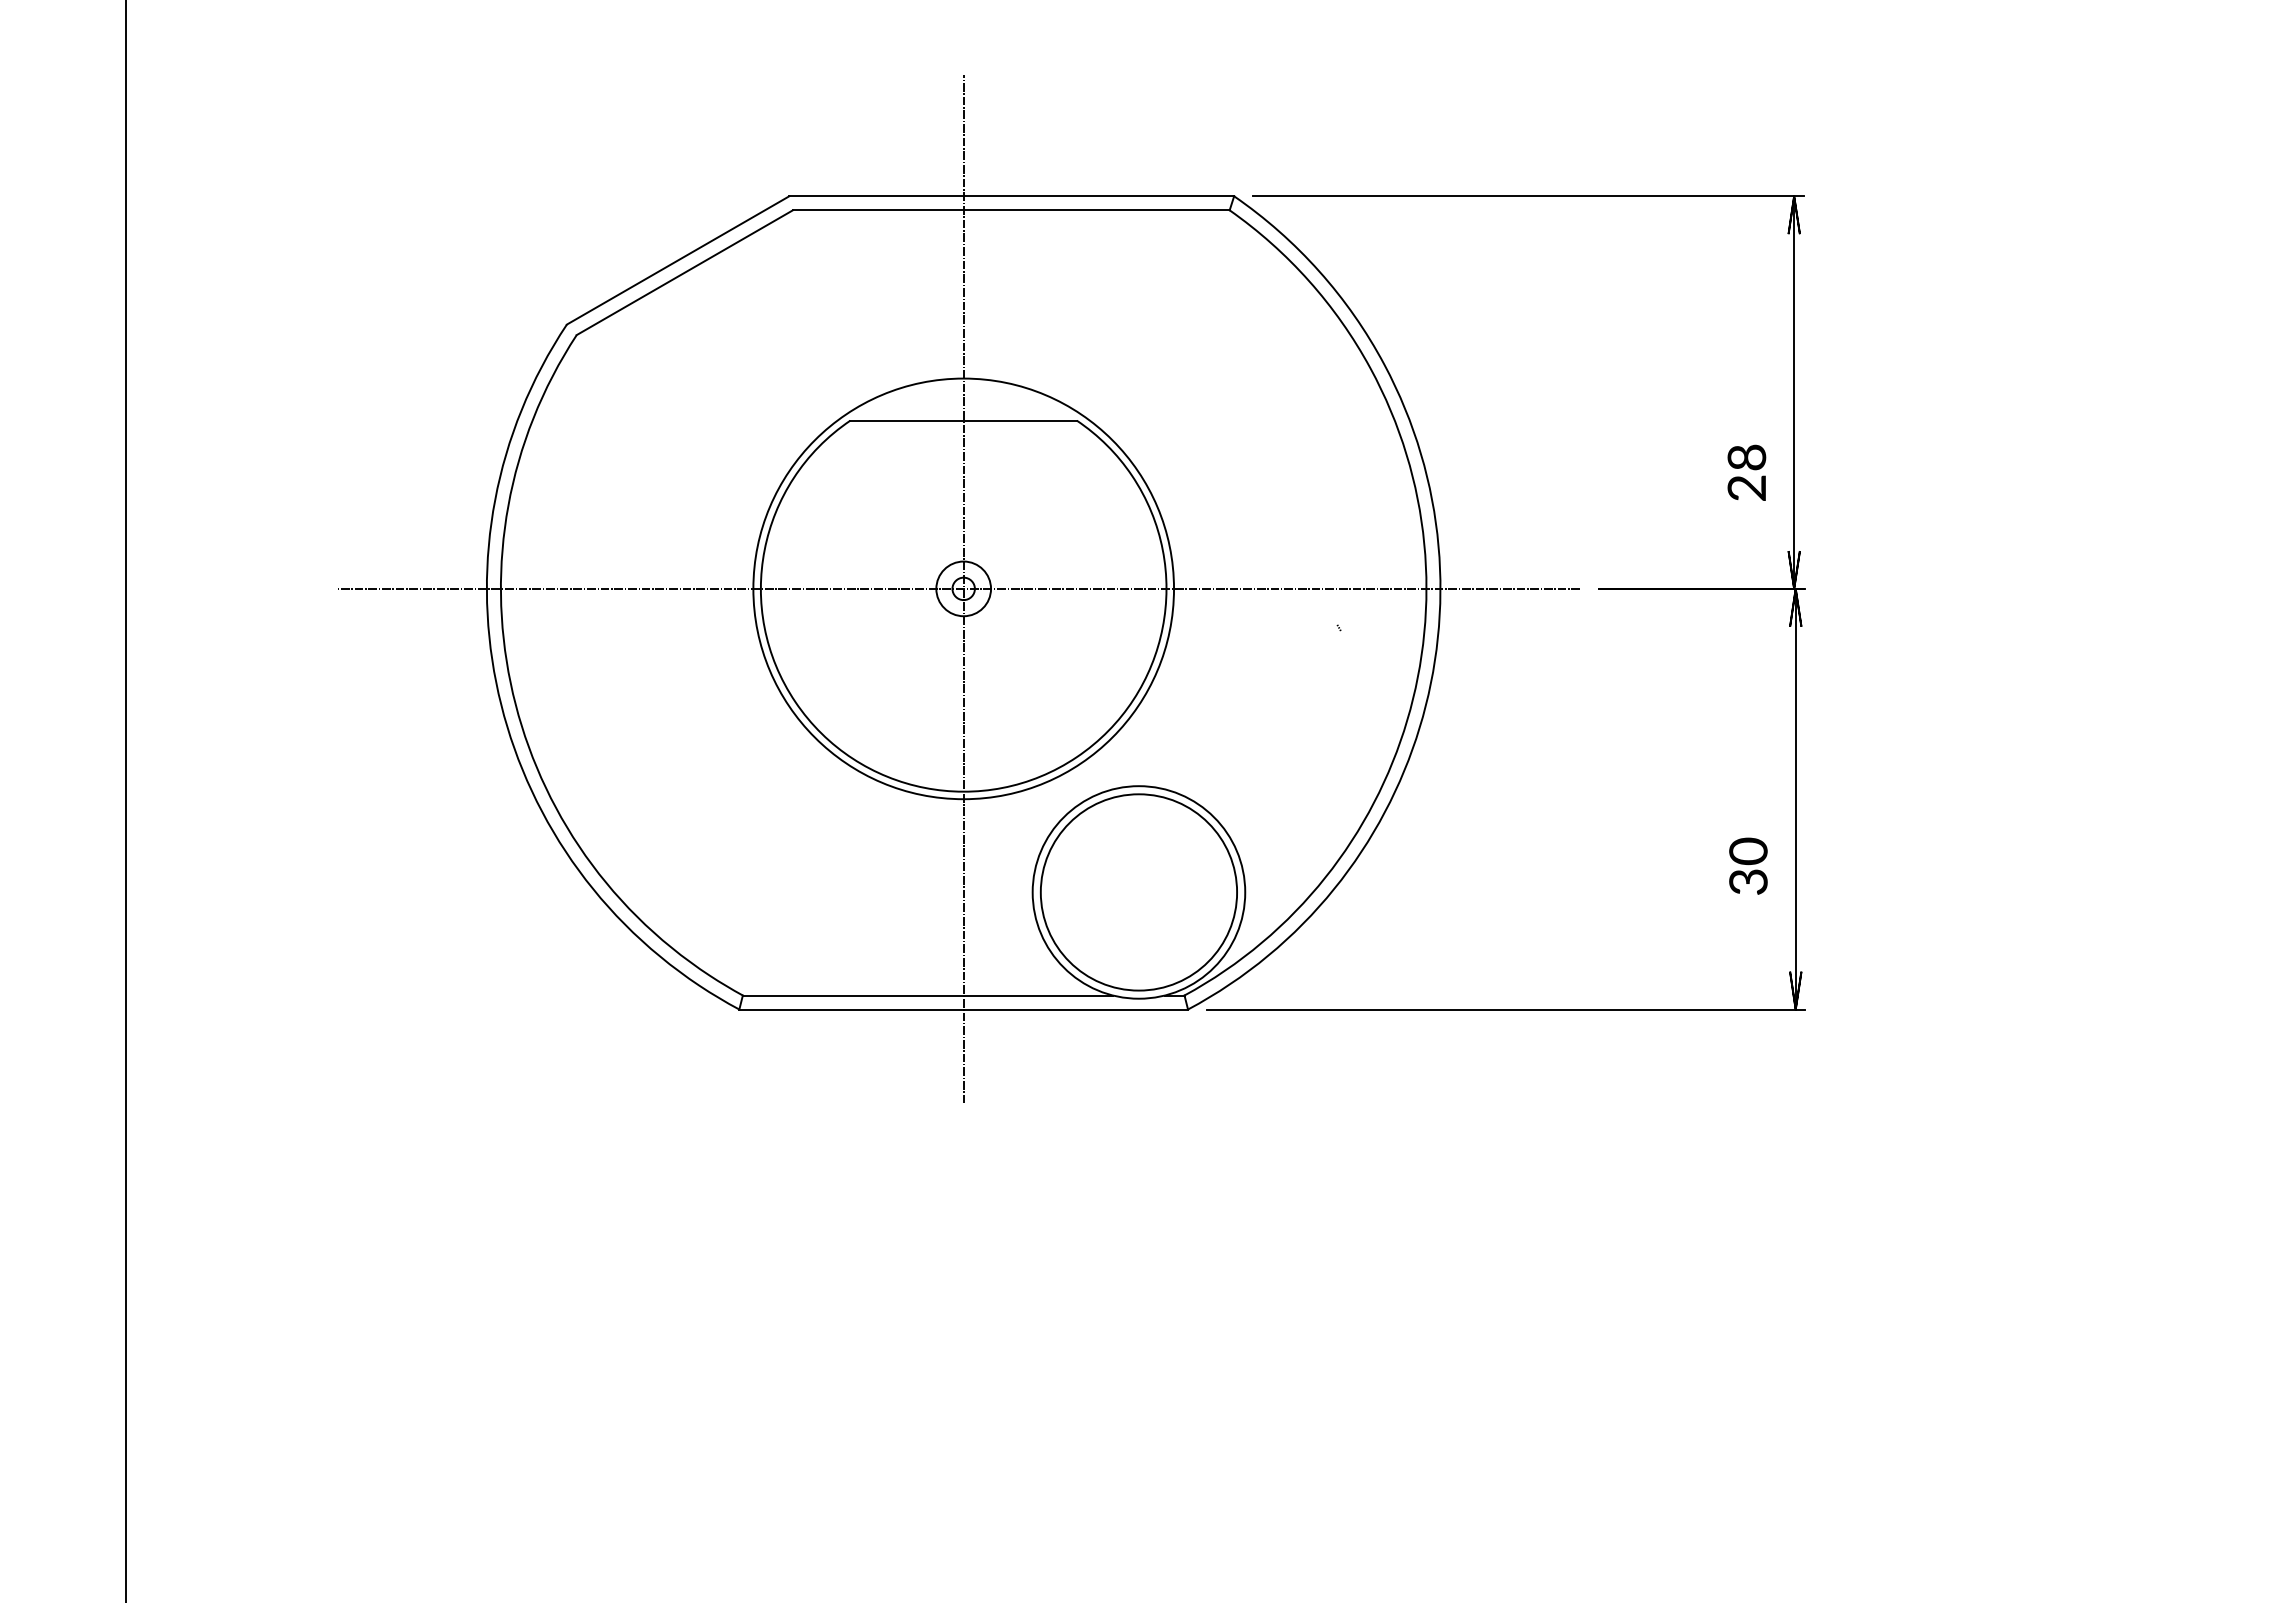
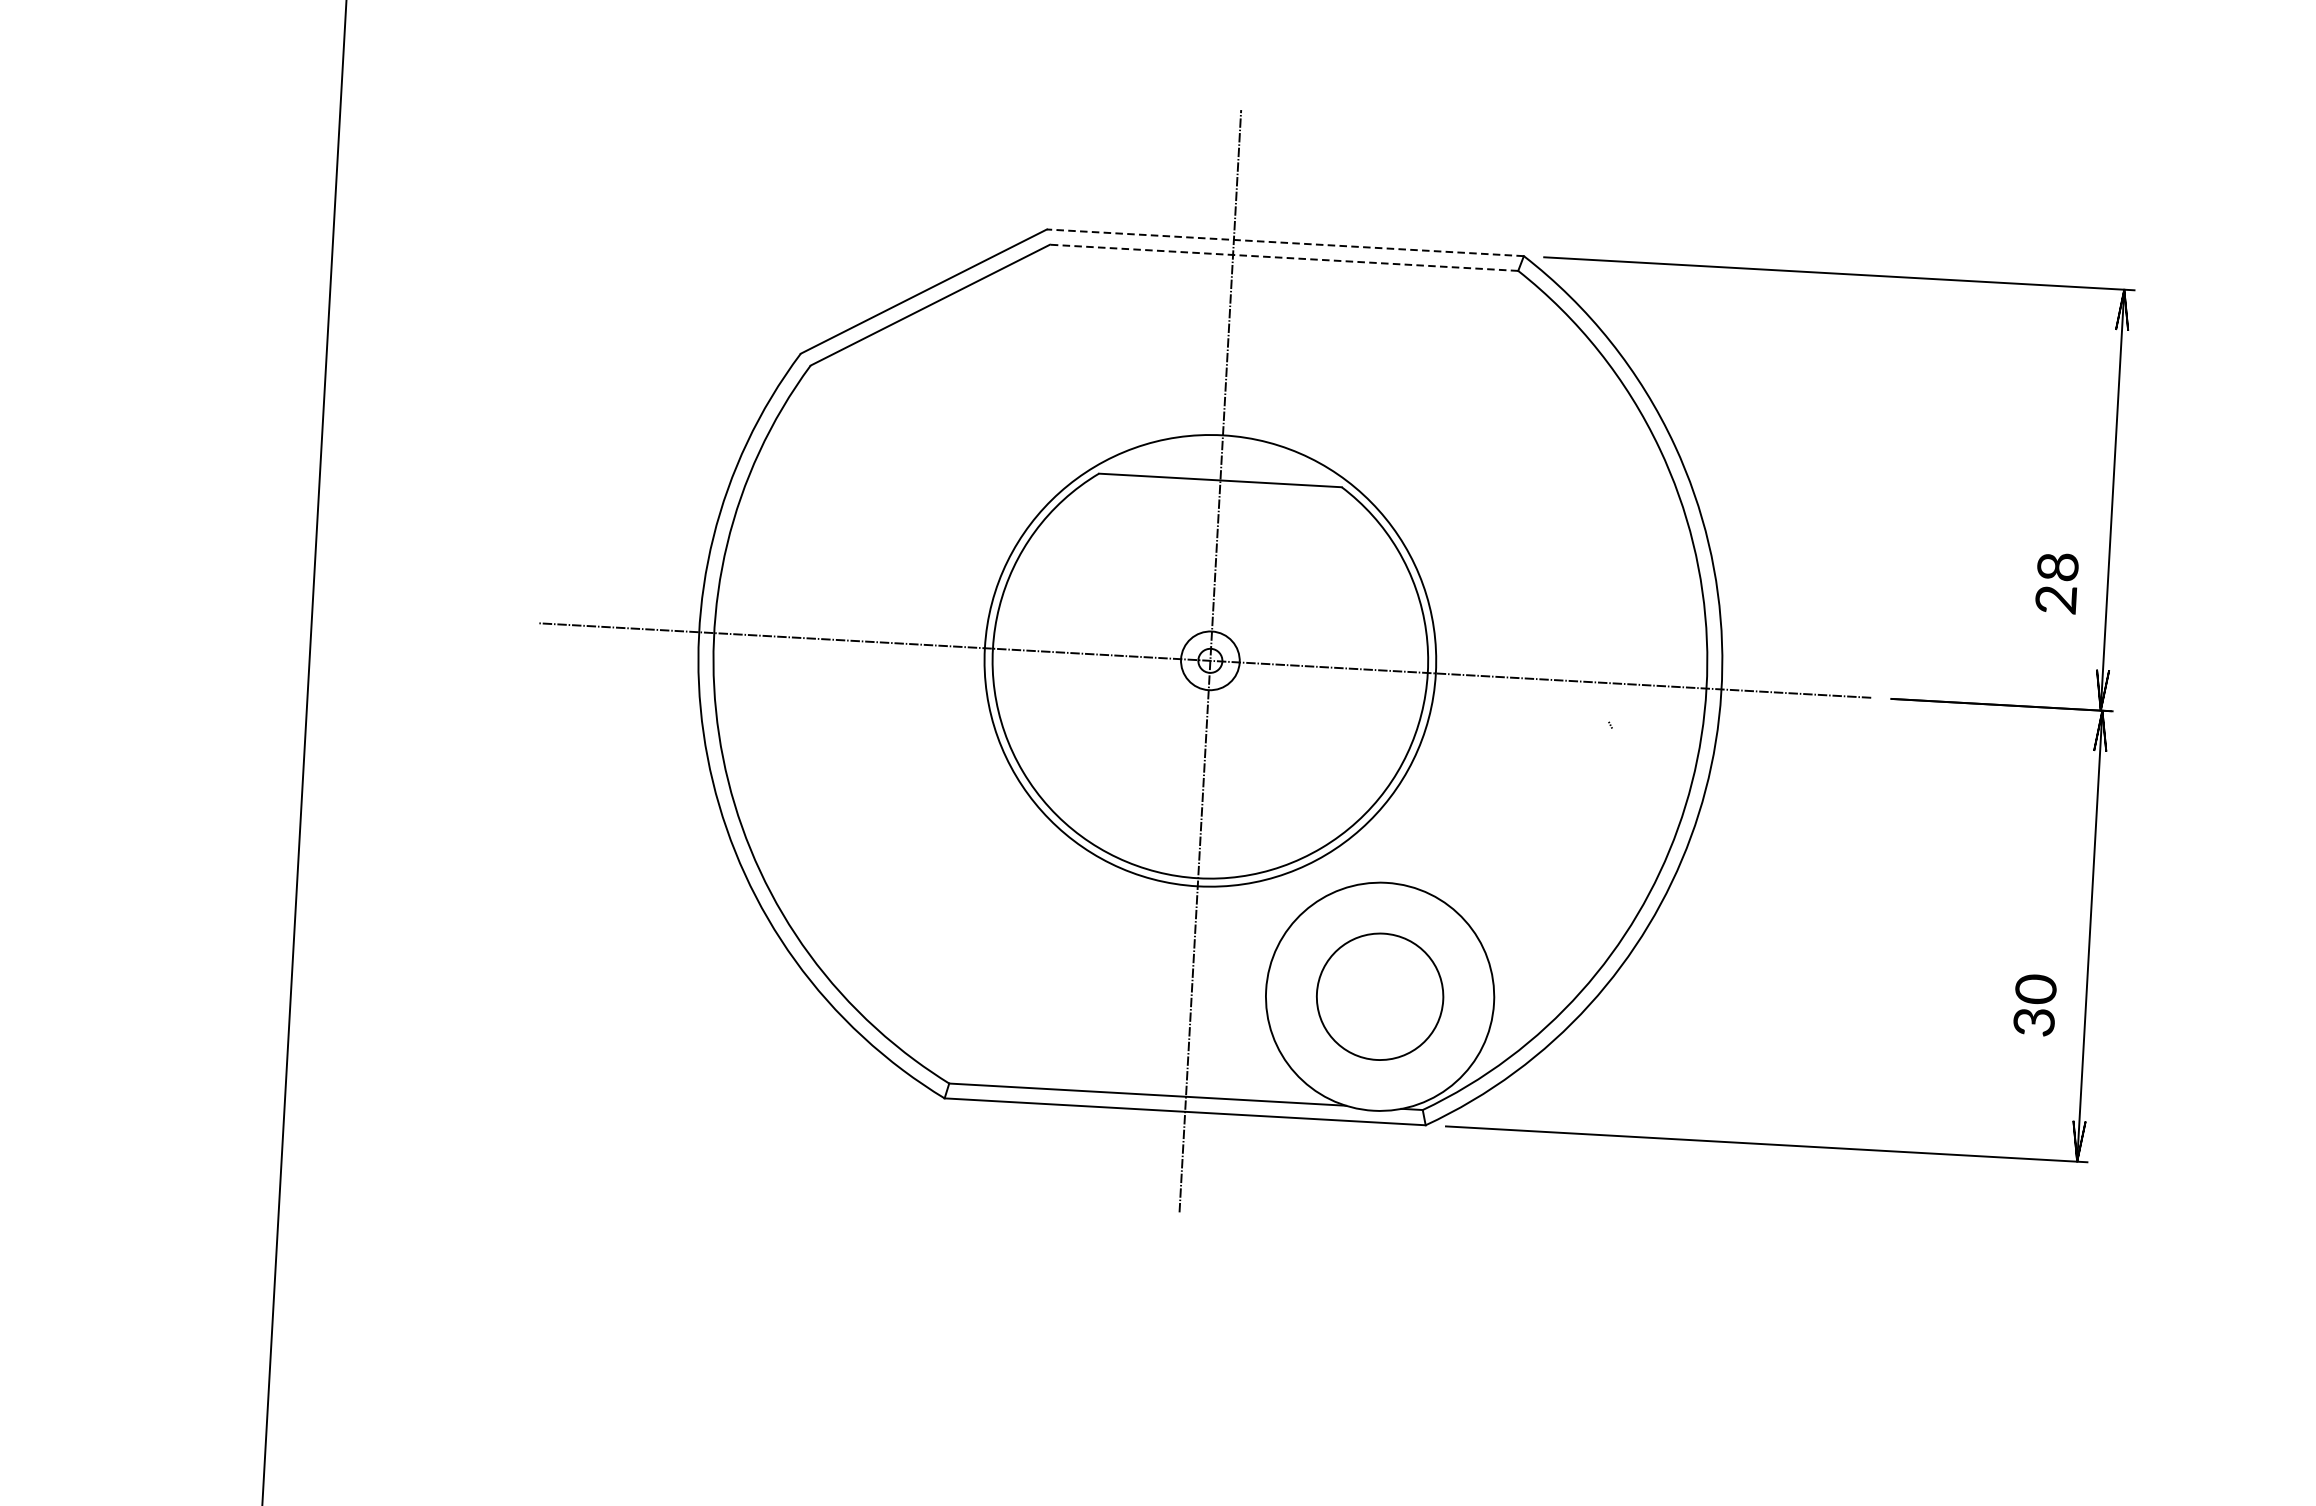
line: (1011, 196) -> (1285, 243), solid -> dashed
line: (1010, 210) -> (1283, 257), solid -> dashed
circle: (1138, 892) -> (1379, 996), size x0.6

